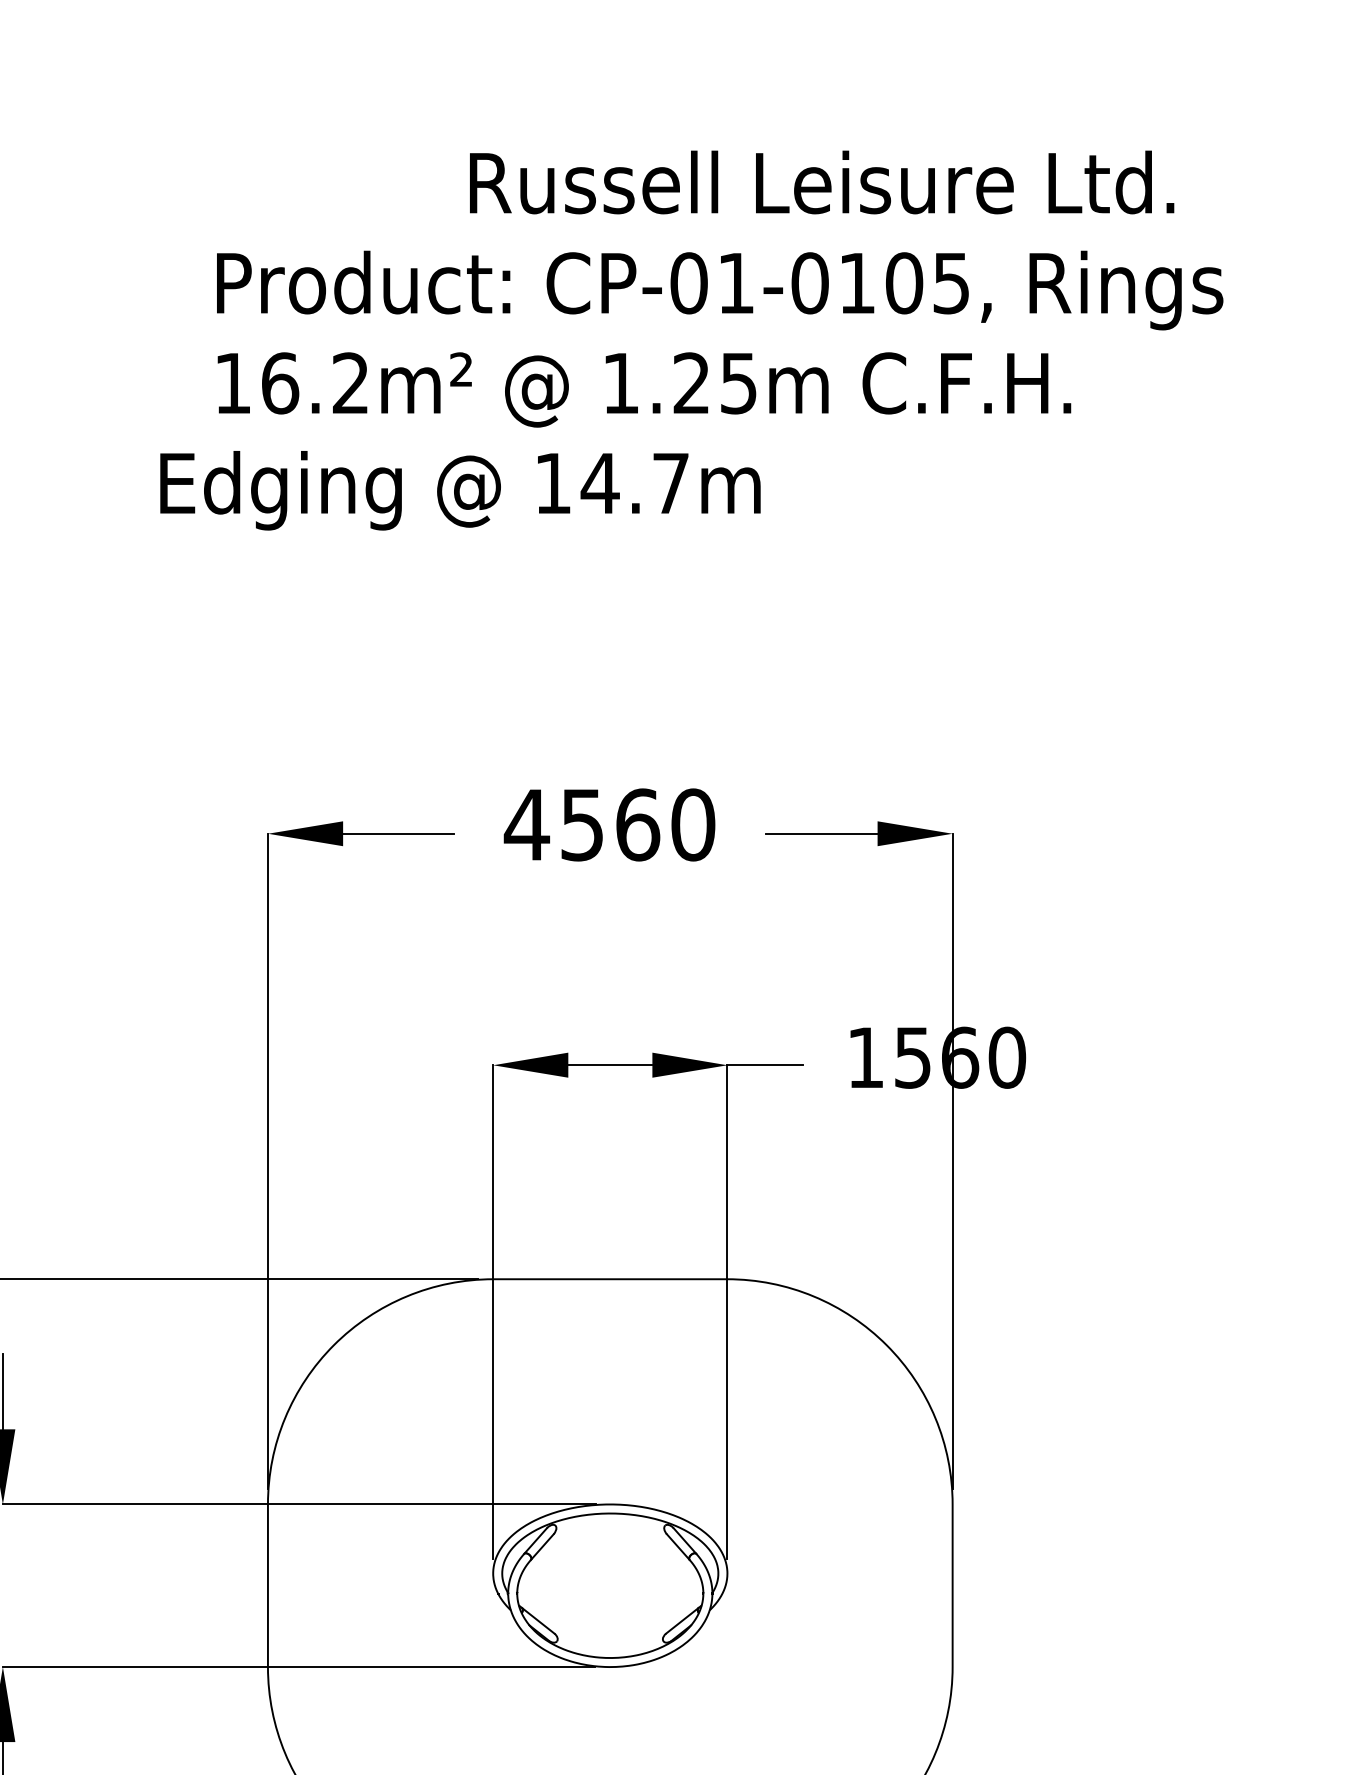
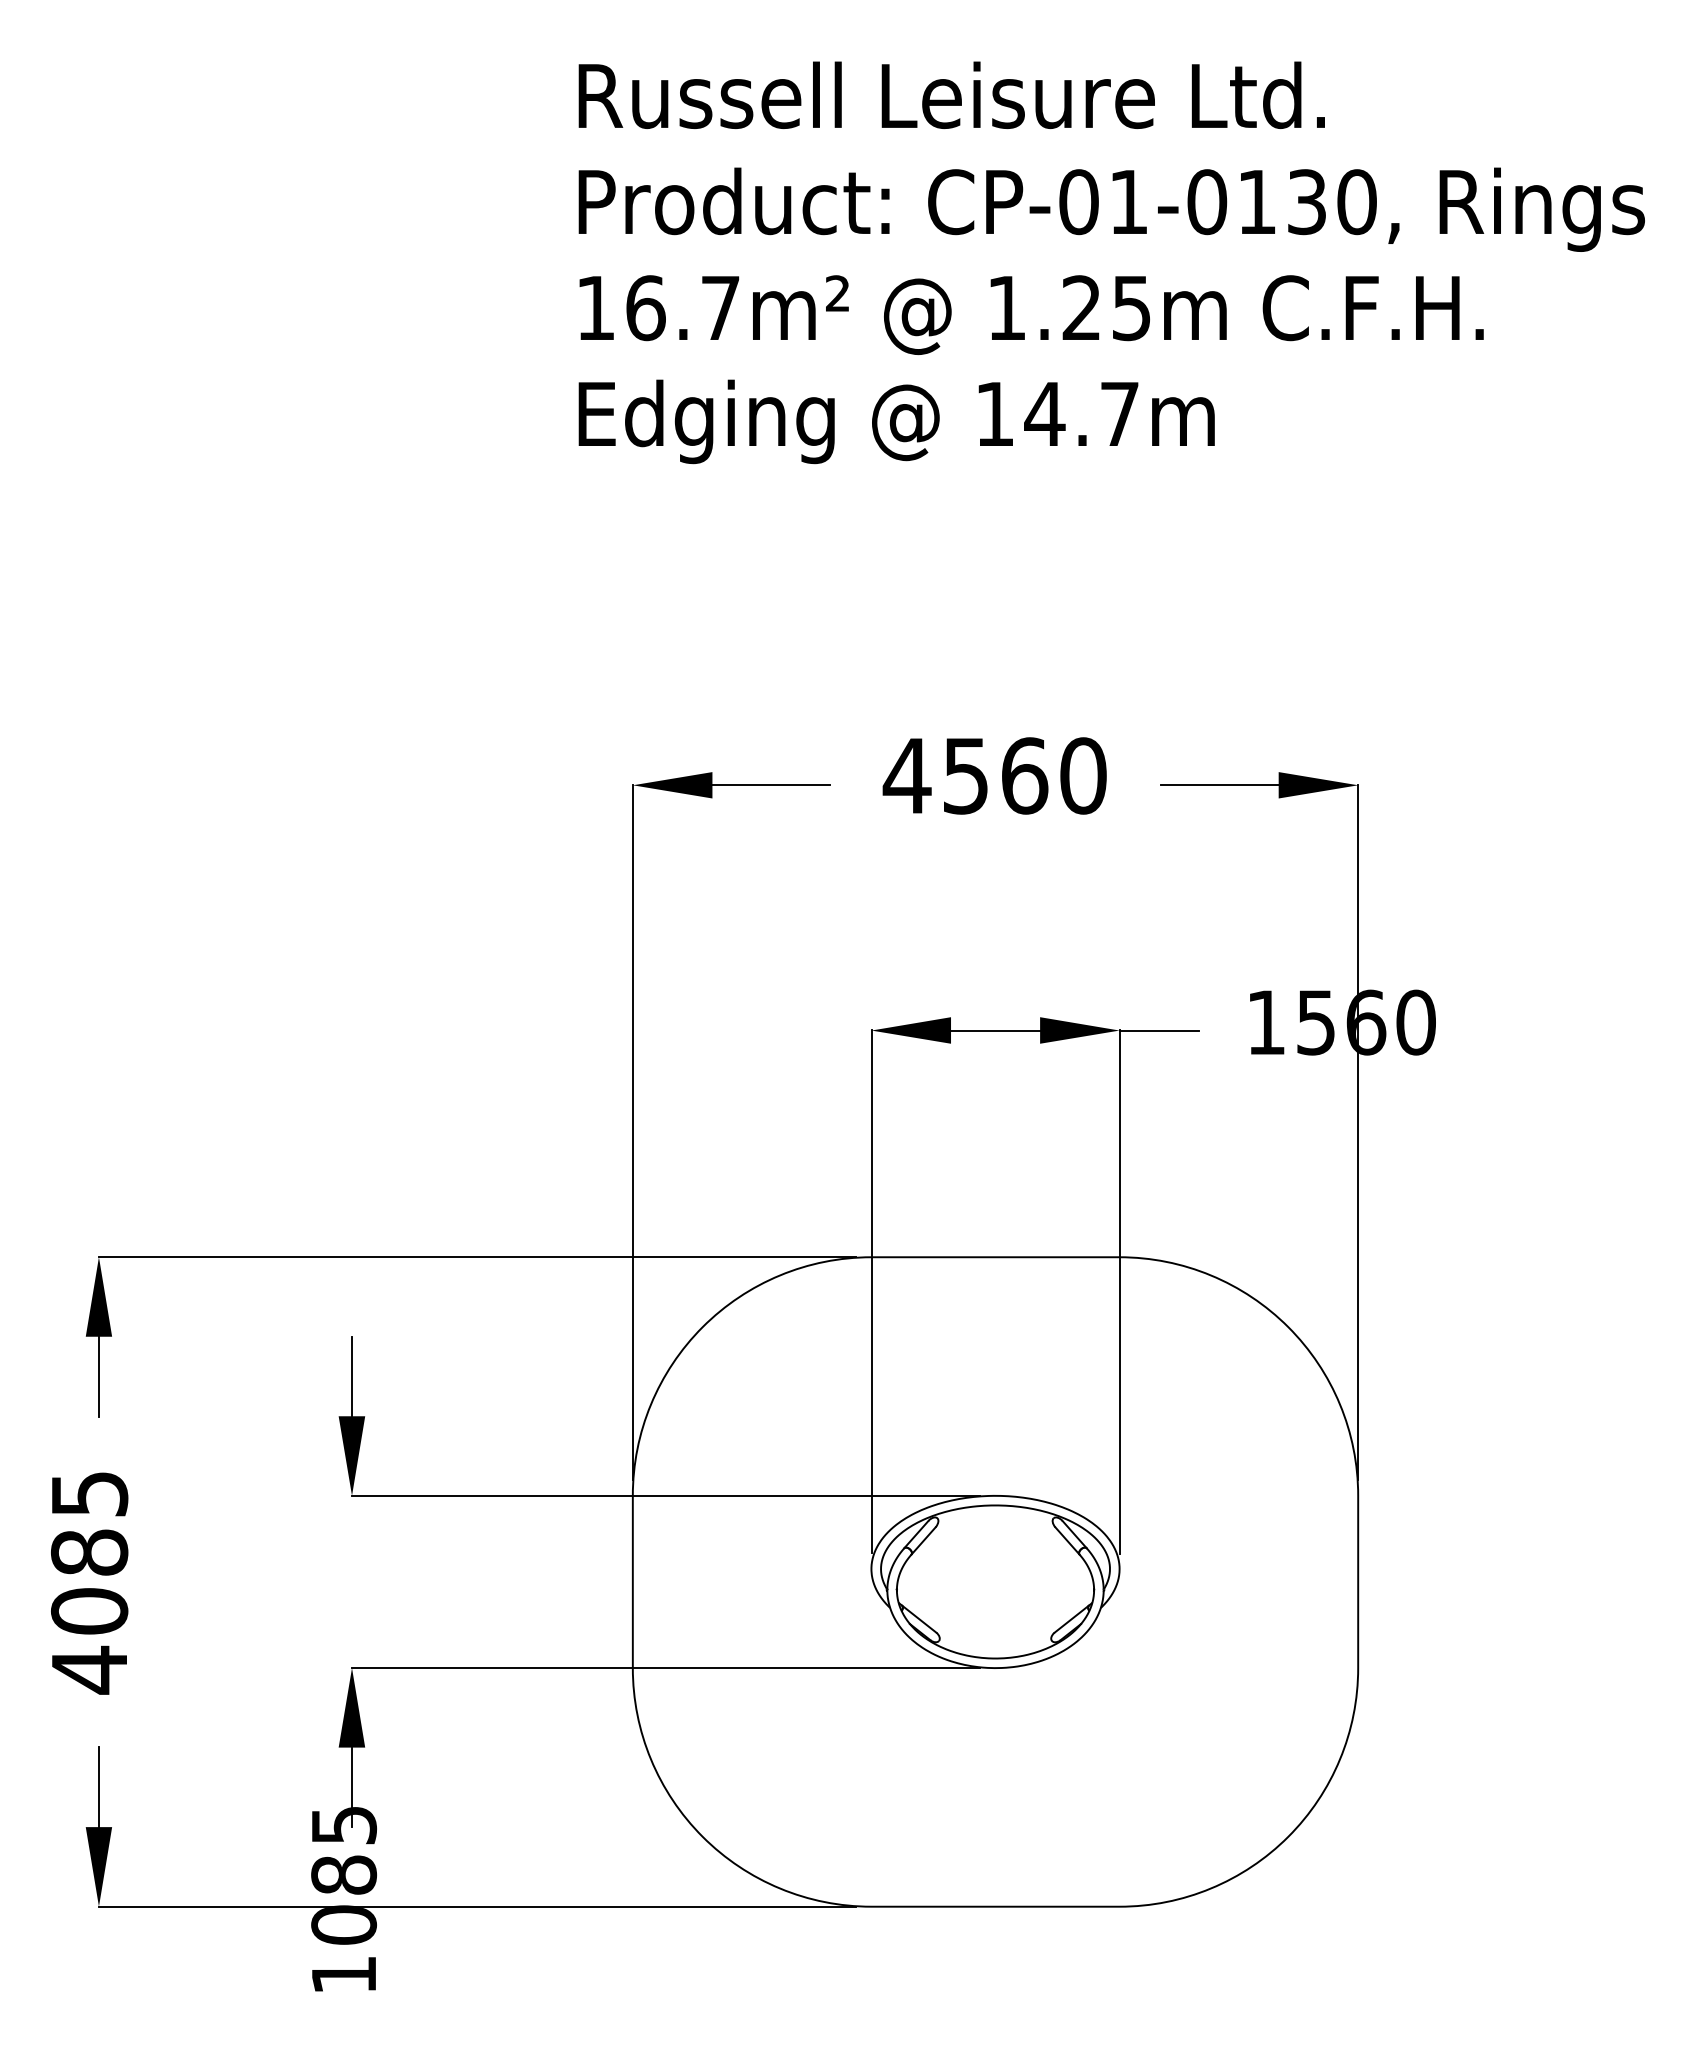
text: (821, 181) -> (951, 94), moved
text: (927, 283) -> (1331, 202), CP-01-0105, -> CP-01-0130,
text: (350, 382) -> (720, 307), 16.2m² -> 16.7m²
text: (460, 490) -> (896, 421), moved

